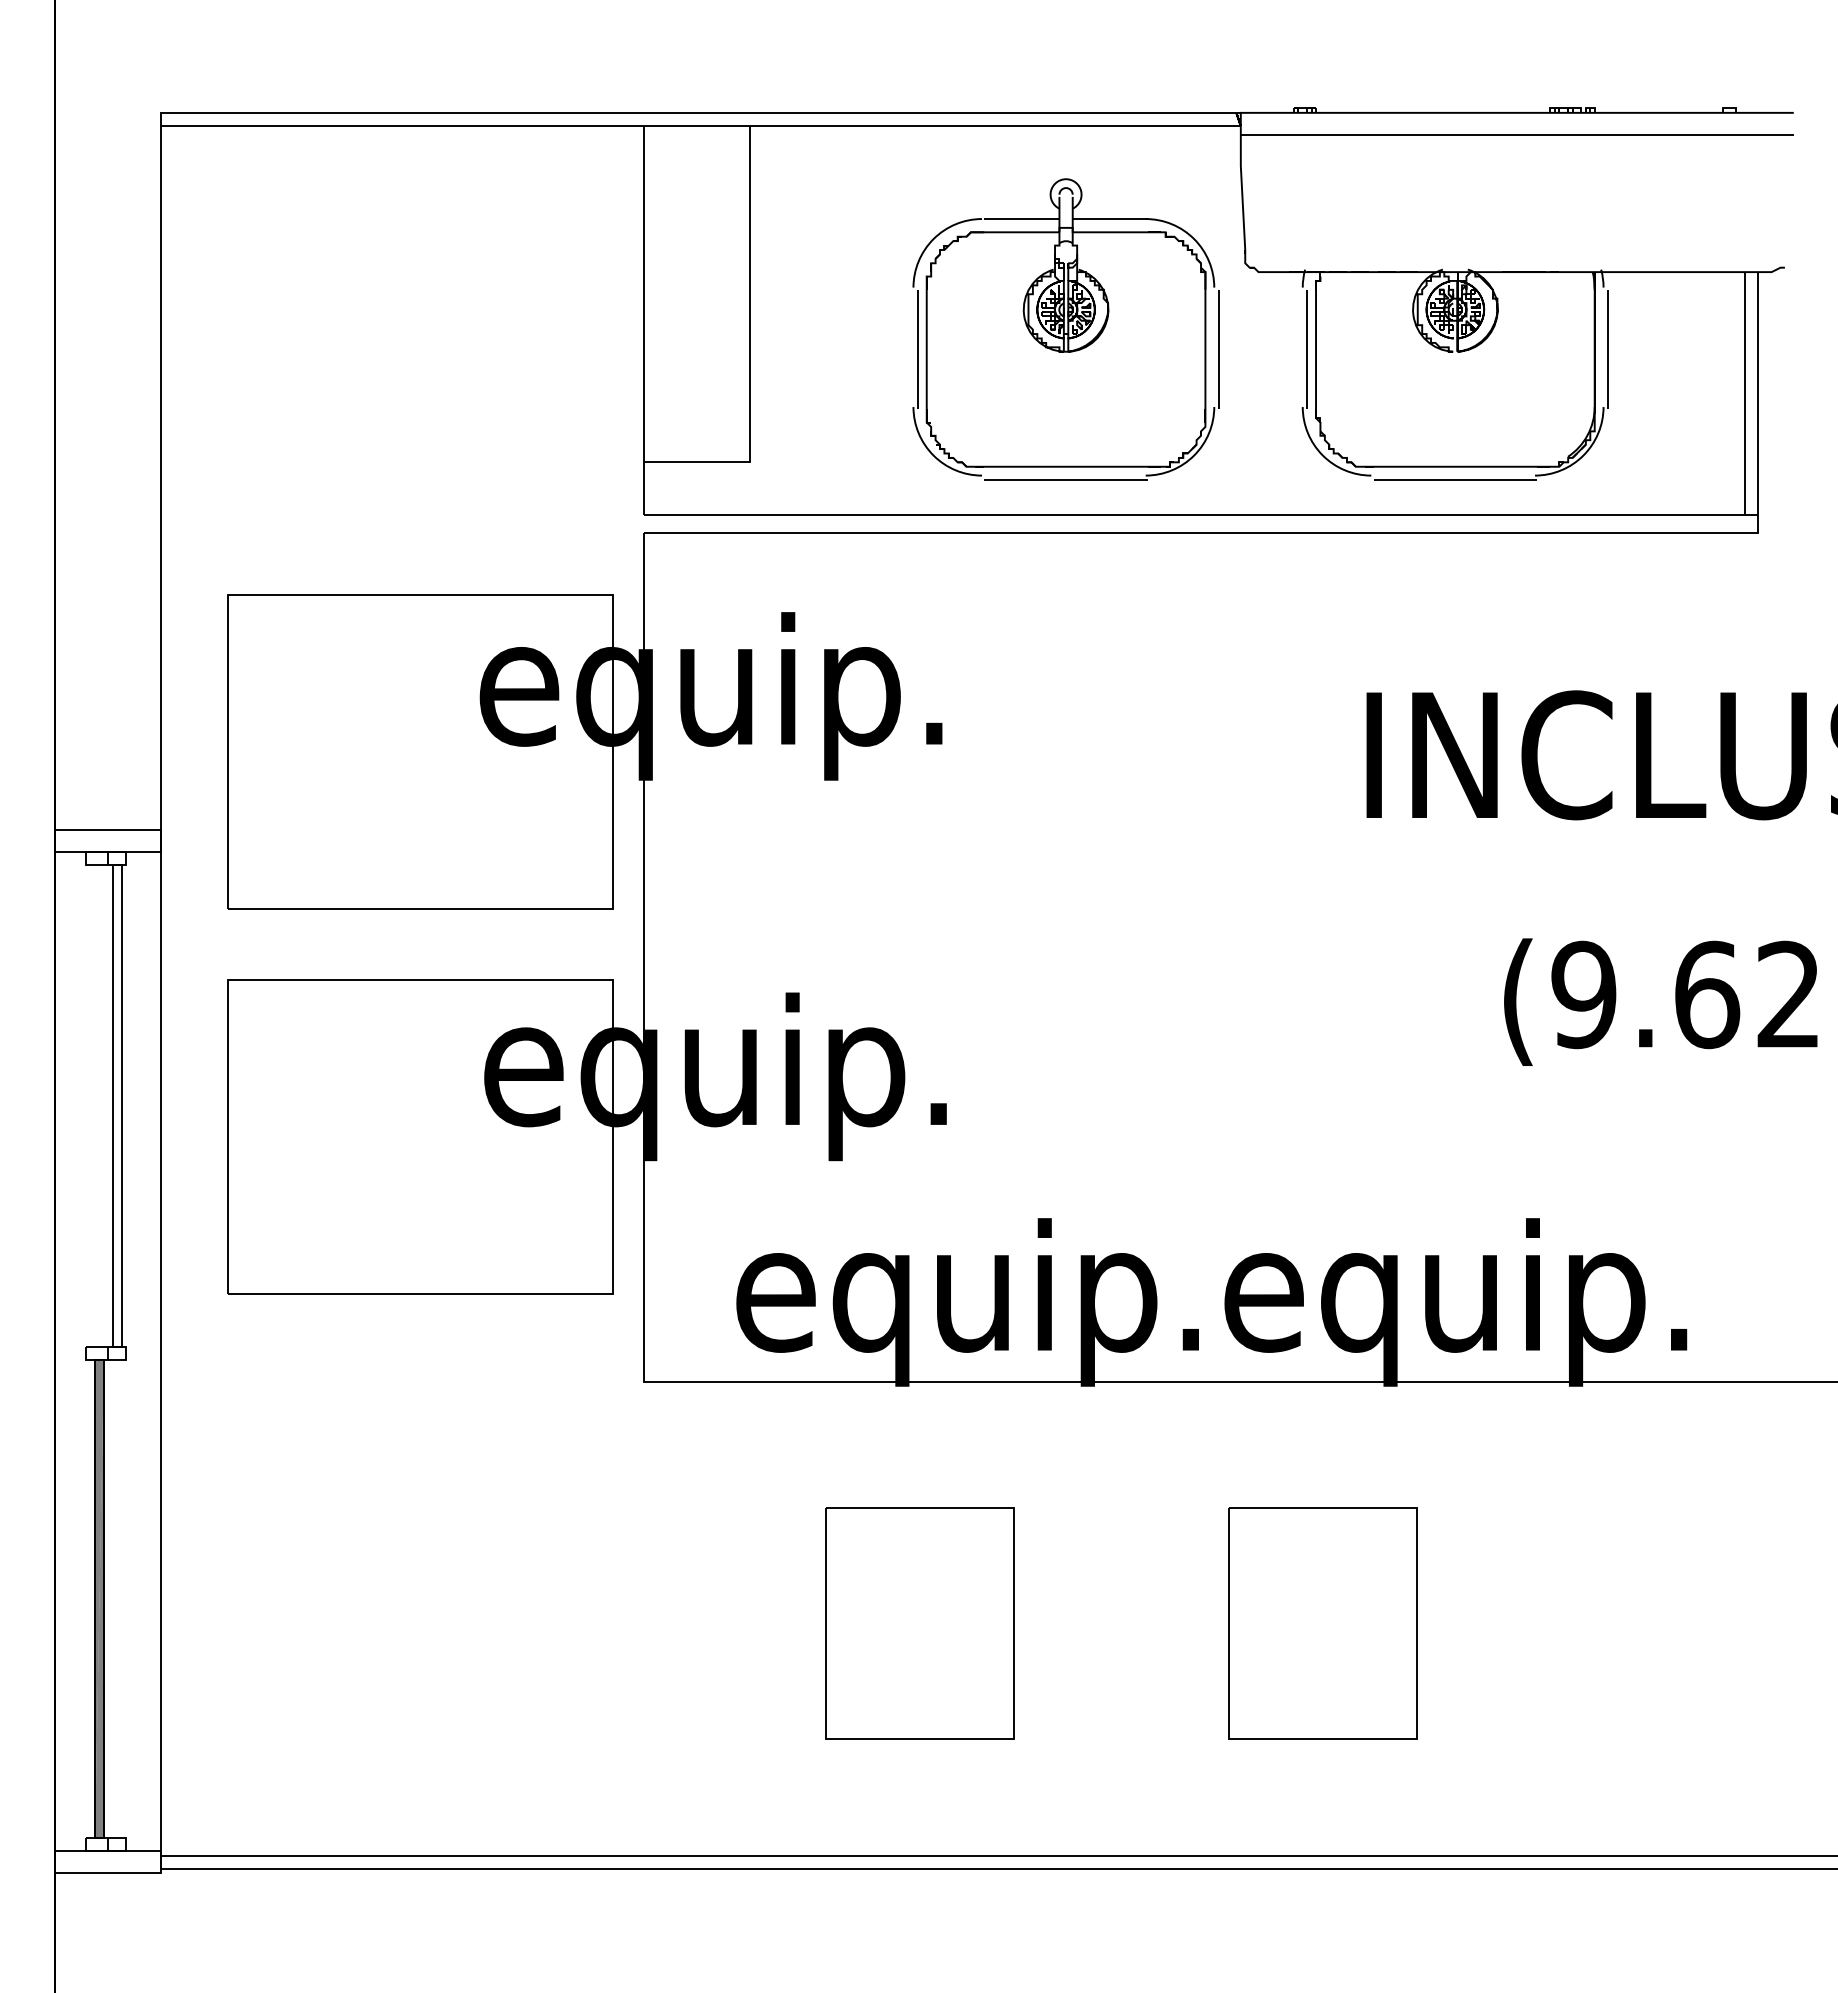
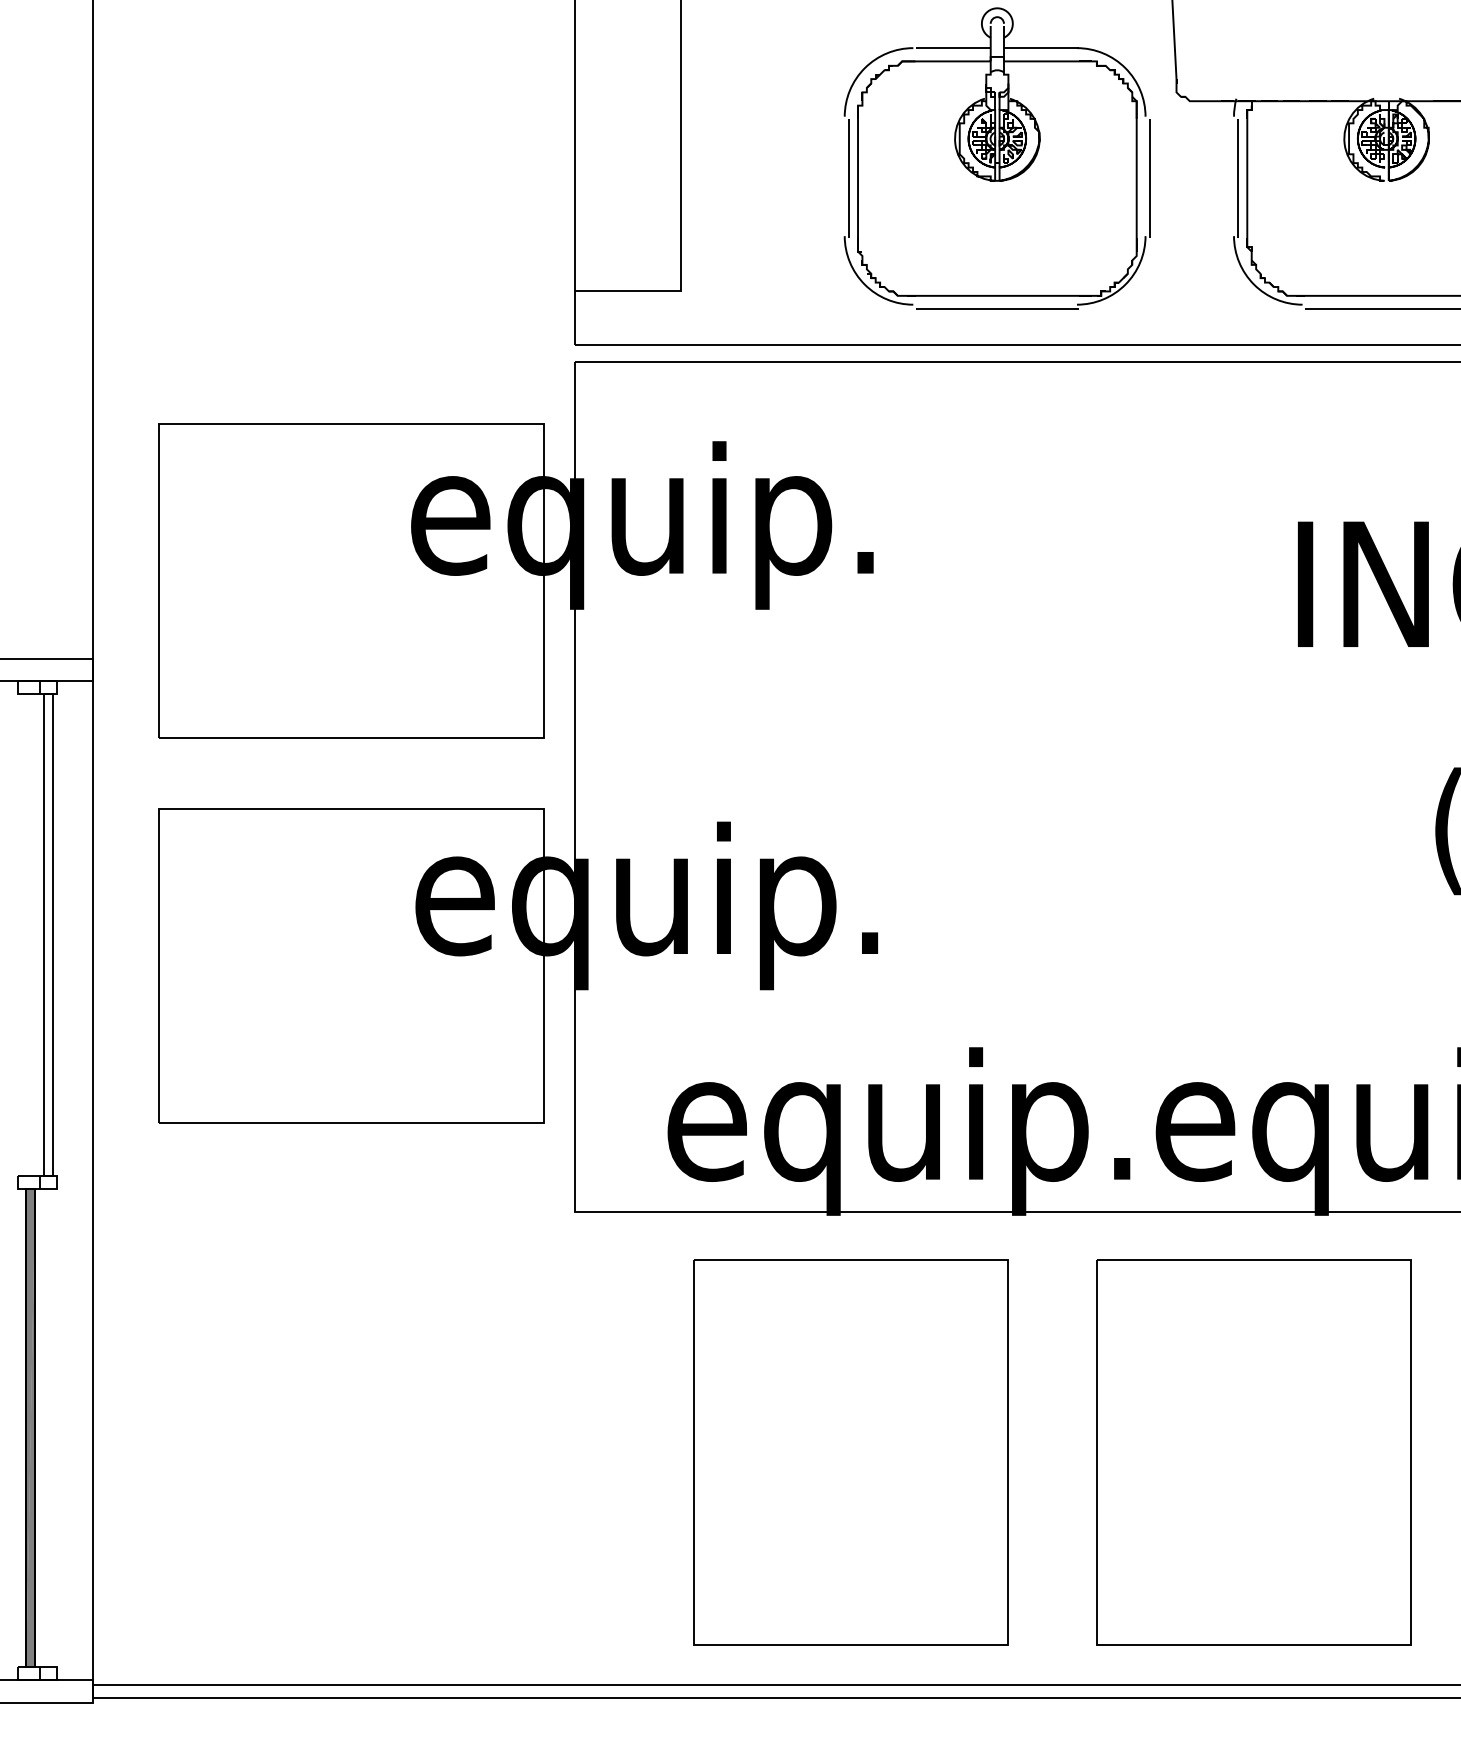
part: (919, 1623) -> (850, 1452), size x1.67
part: (1322, 1623) -> (1253, 1452), size x1.67

